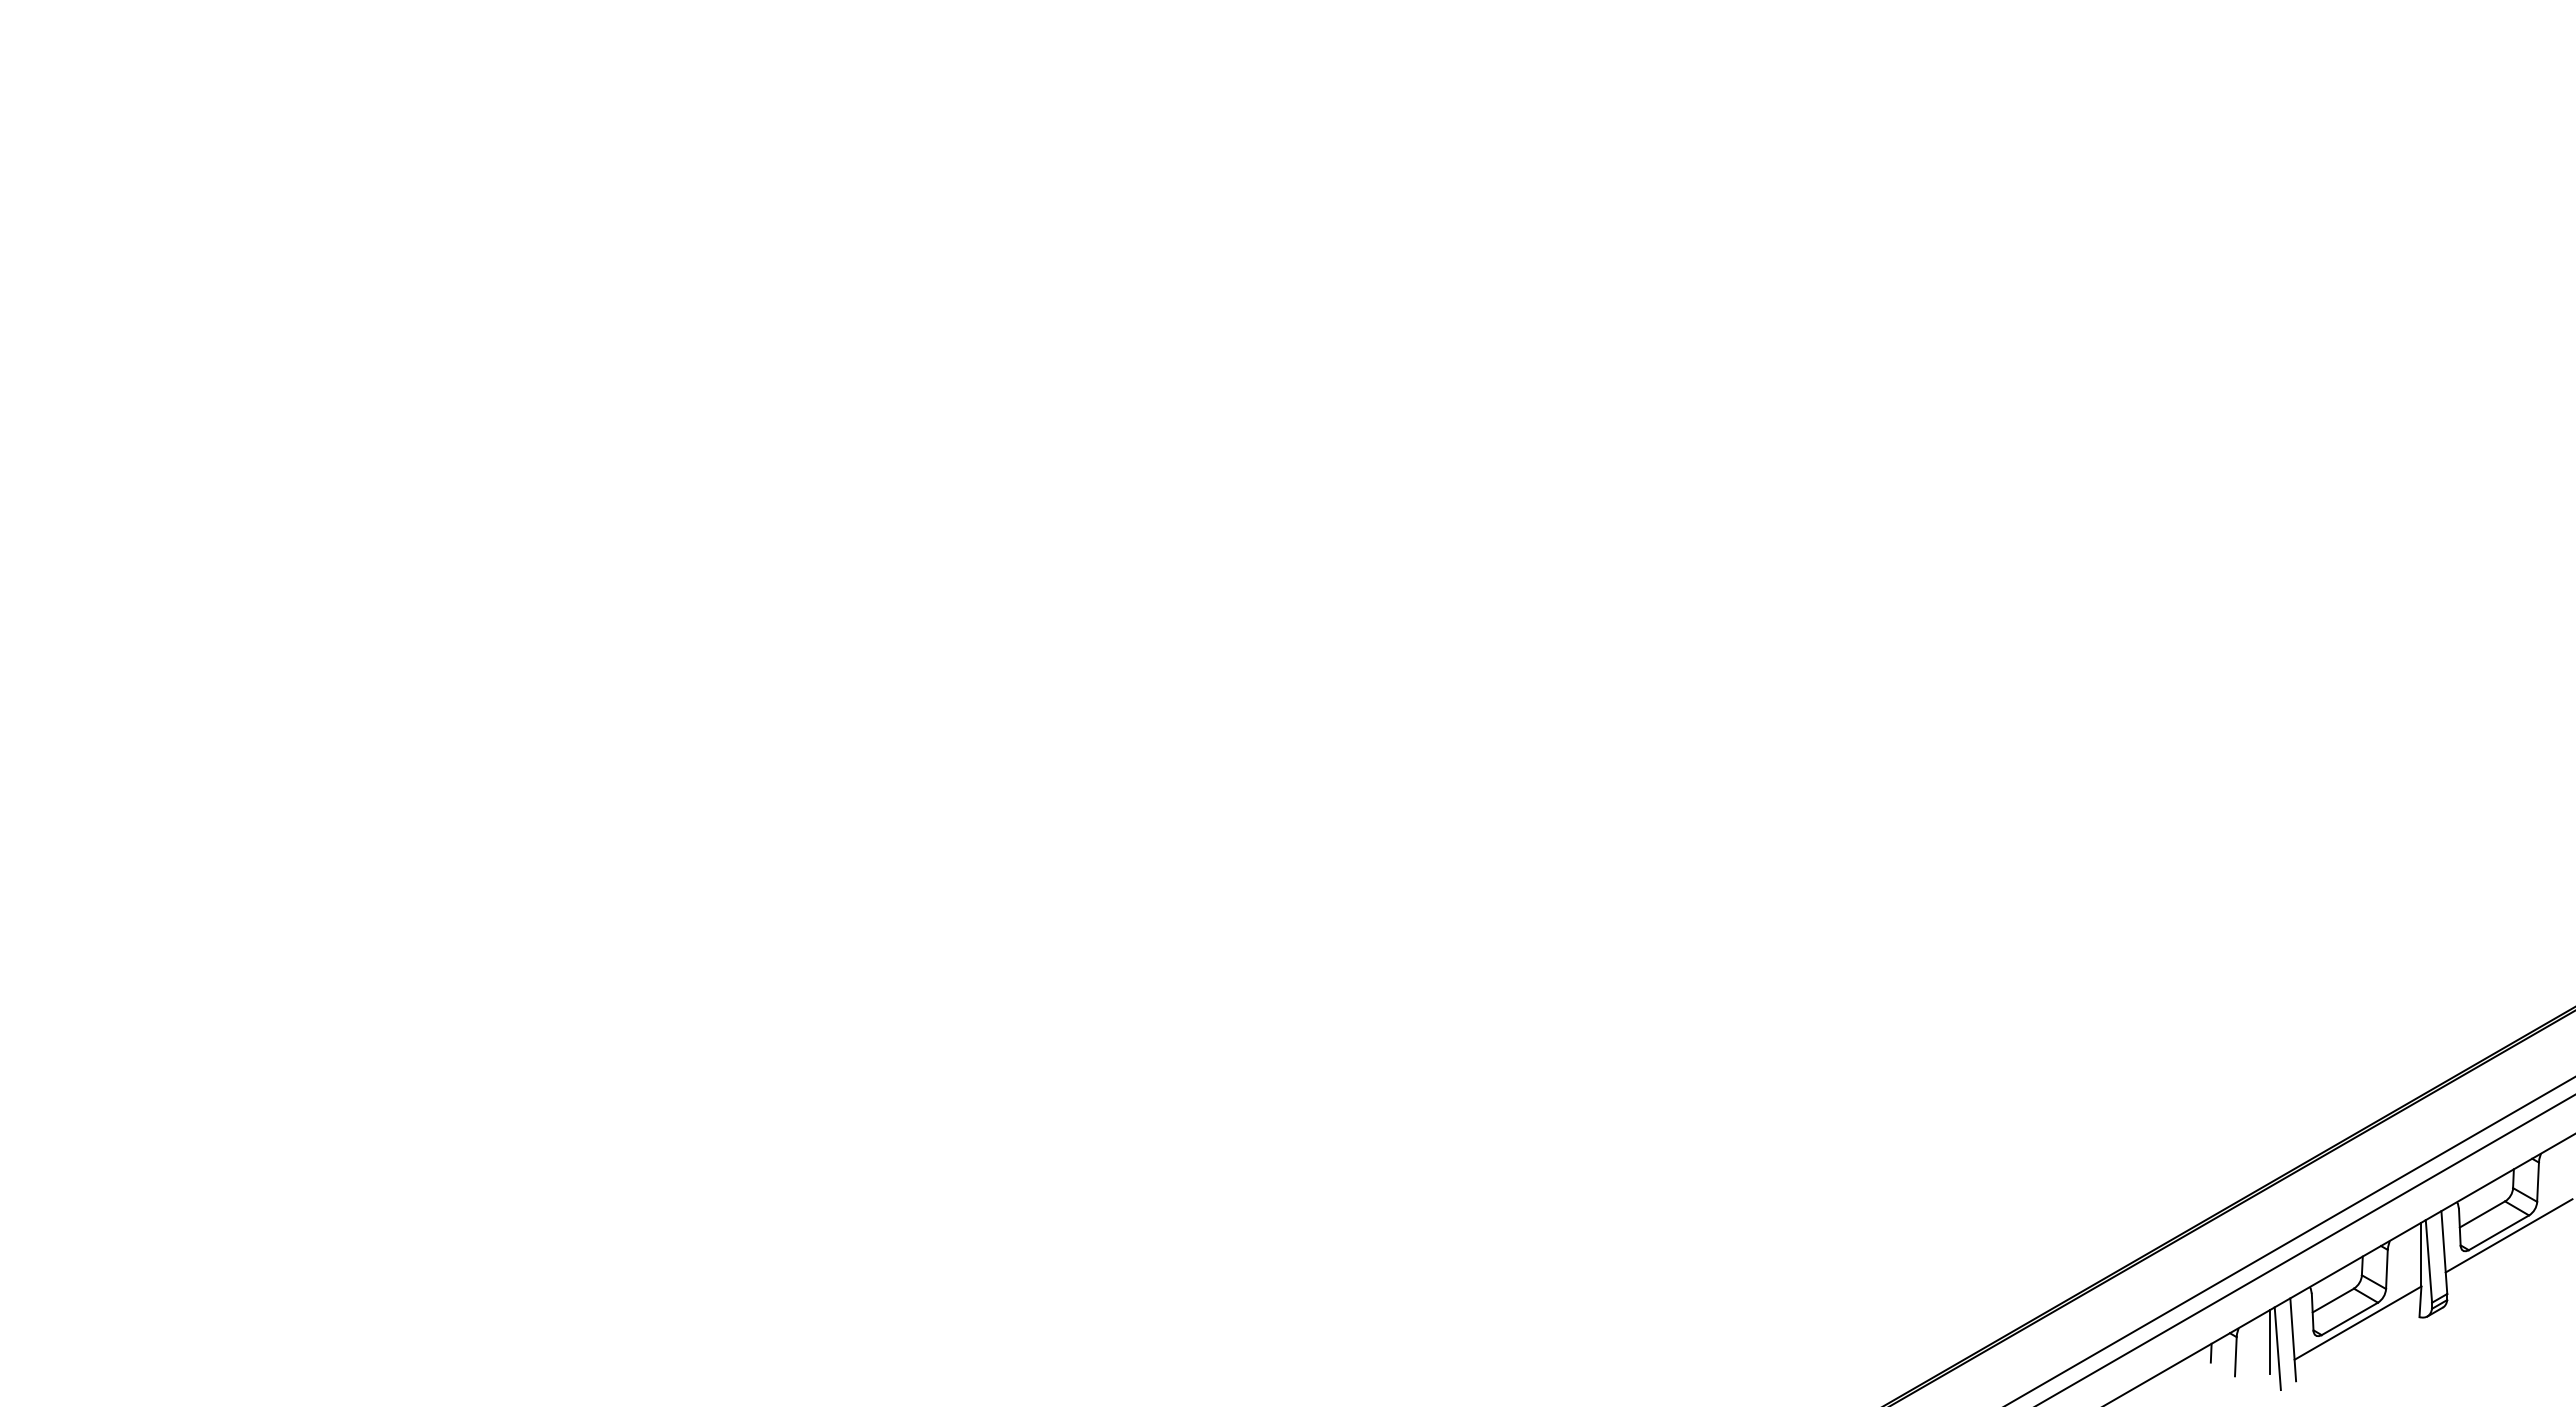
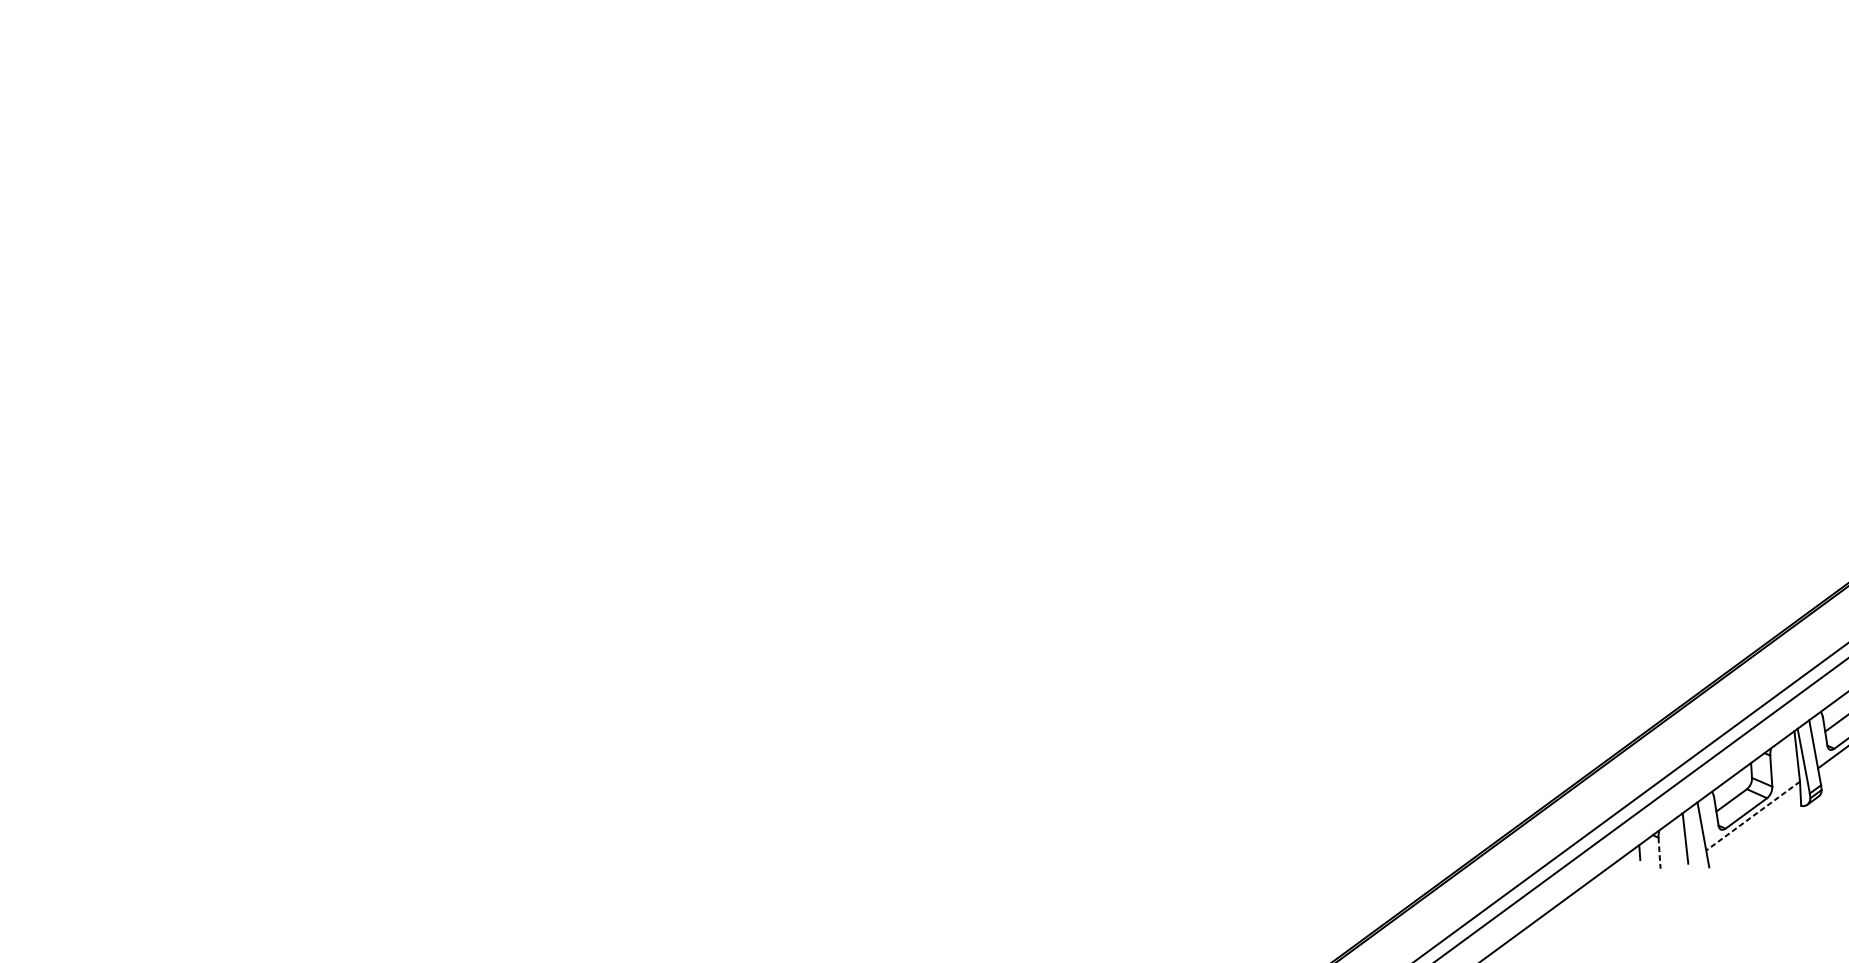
line: (2357, 1323) -> (1752, 816), solid -> dashed
line: (2277, 1348) -> (1691, 843), removed
line: (2235, 1356) -> (1659, 853), solid -> dashed

